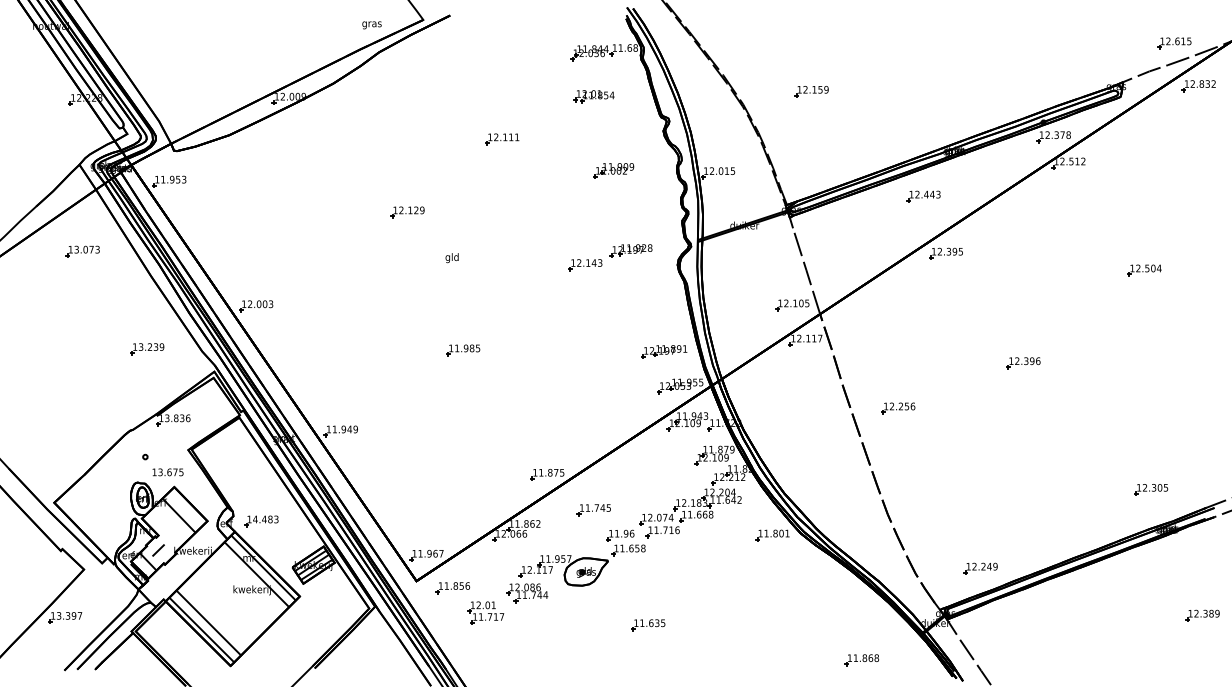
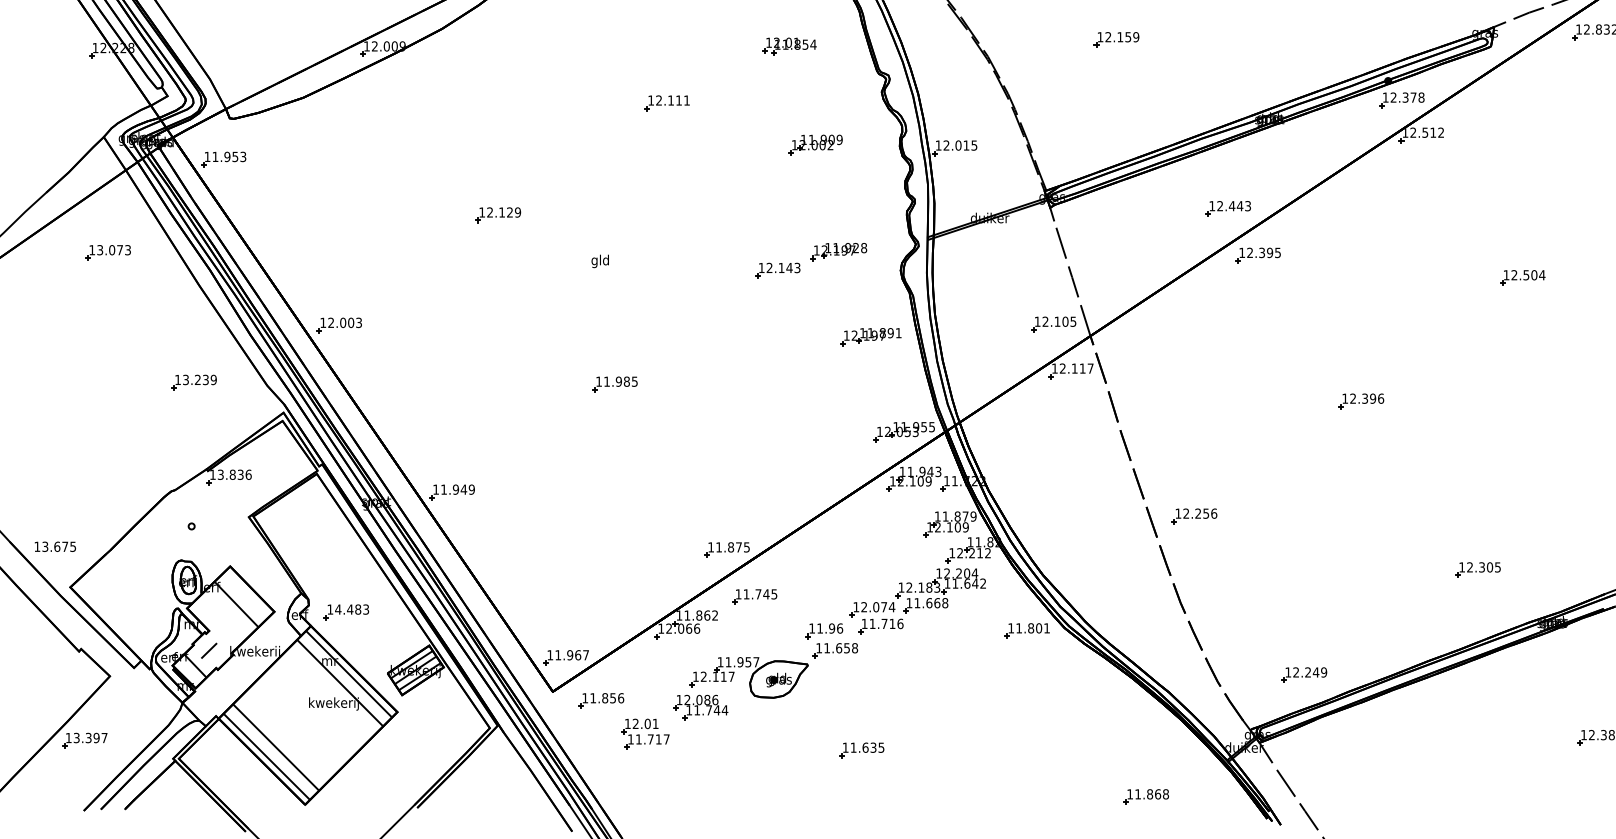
part: (811, 91) -> (1116, 39), moved
part: (923, 196) -> (1228, 208), moved
part: (407, 212) -> (498, 215), moved
part: (664, 351) -> (871, 336), moved
part: (898, 408) -> (1194, 516), moved
text: (167, 472) -> (54, 546), moved
part: (1151, 489) -> (1478, 569), moved
part: (593, 510) -> (753, 597), moved

